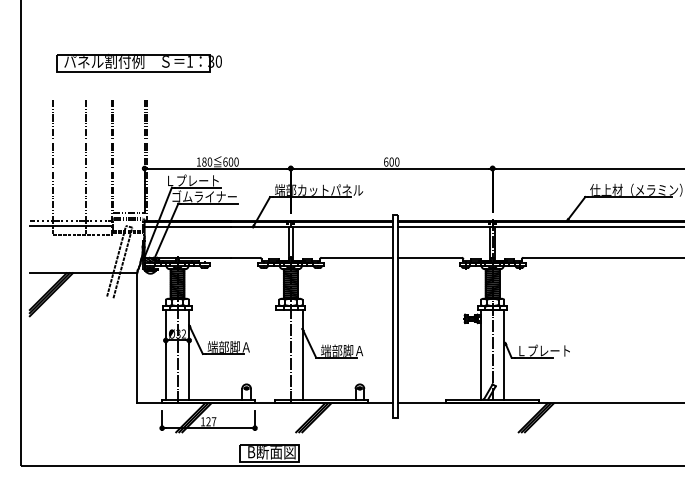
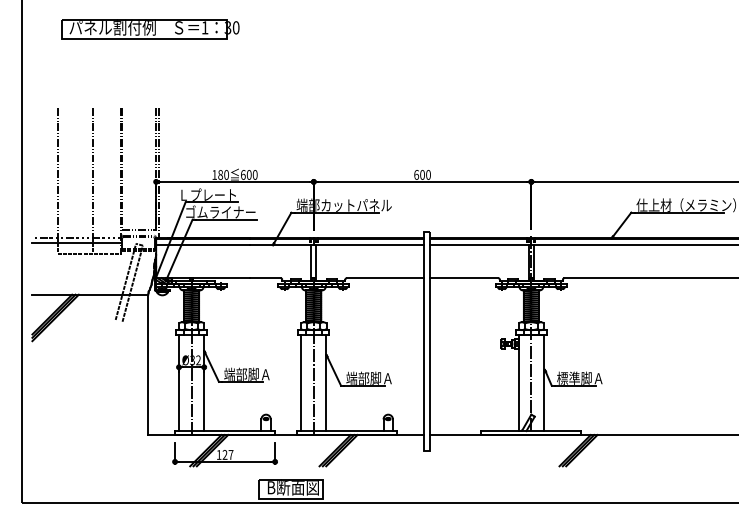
part: (138, 63) -> (149, 29), moved
text: (542, 350) -> (585, 378), Ｌプレート -> 標準脚Ａ
line: (279, 354) -> (301, 382), added

